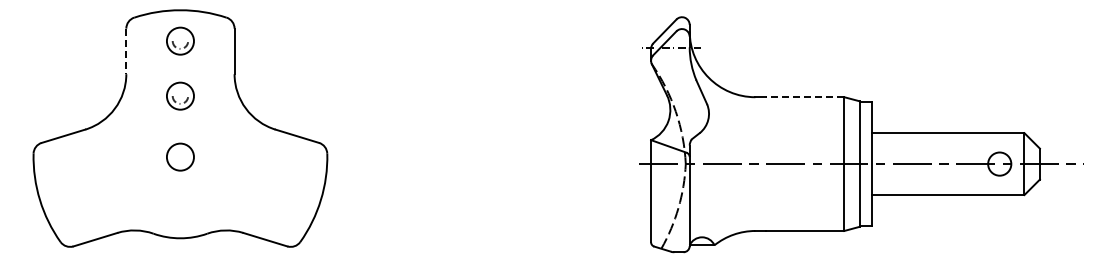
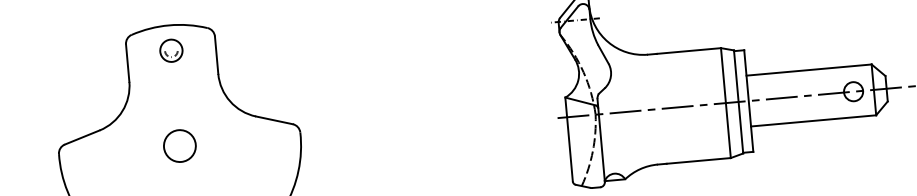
line: (126, 51) -> (127, 63), dashed -> solid
part: (180, 95) -> (175, 95), removed
line: (804, 97) -> (688, 51), dashed -> solid
circle: (180, 156) -> (179, 145), size x1.43

